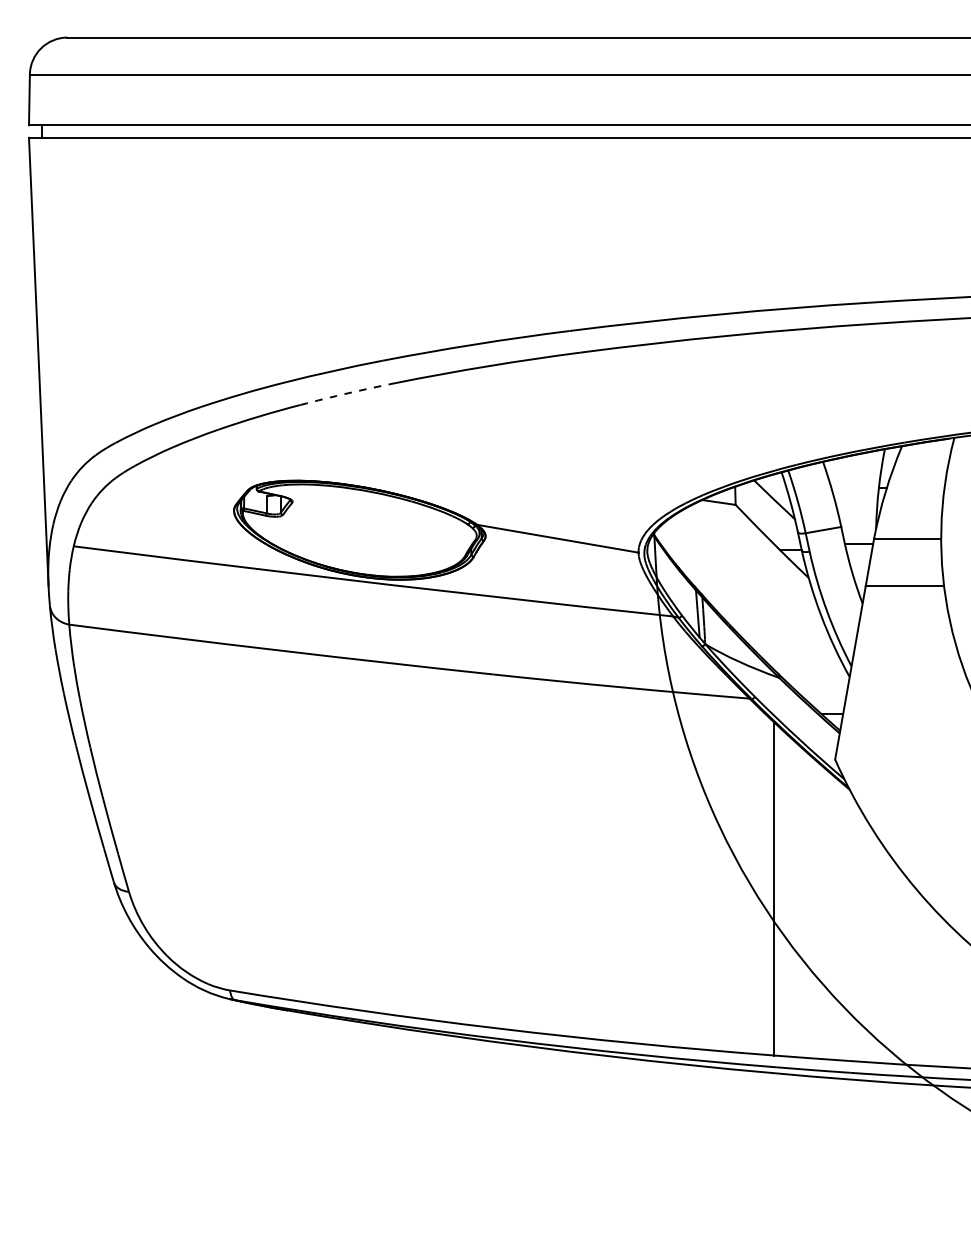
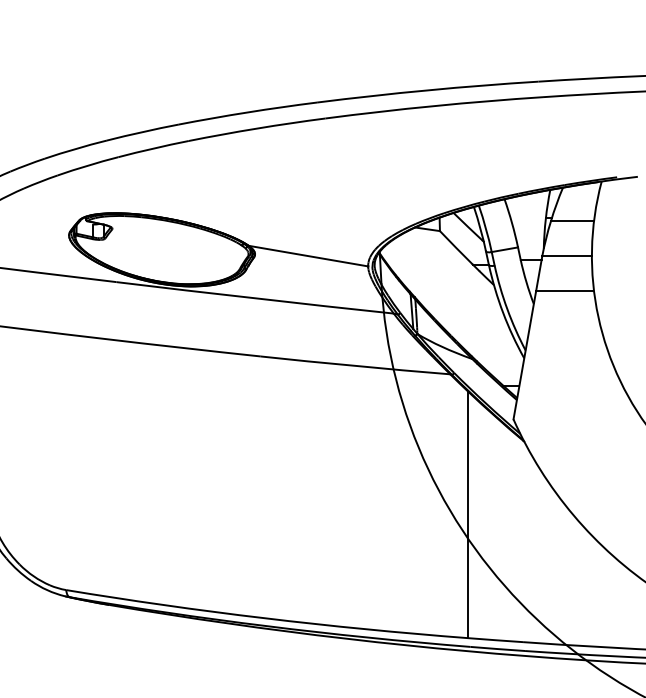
arc: (348, 393) -> (153, 148), dashed -> solid
line: (913, 491) -> (571, 221), added

